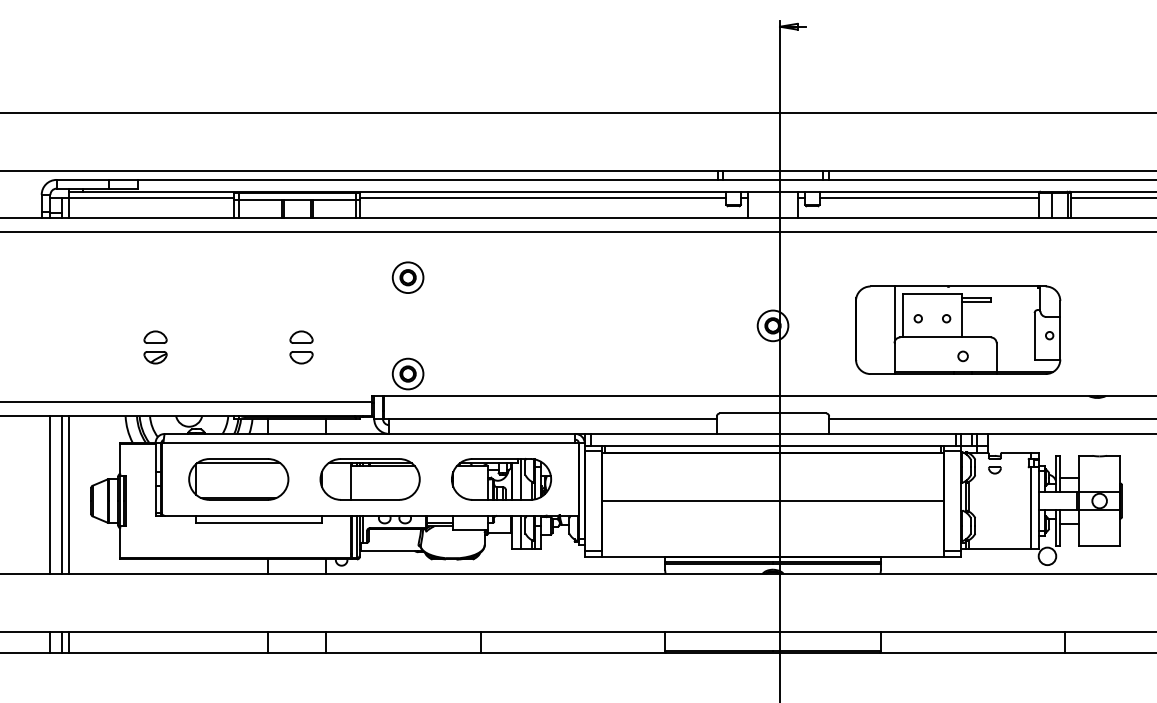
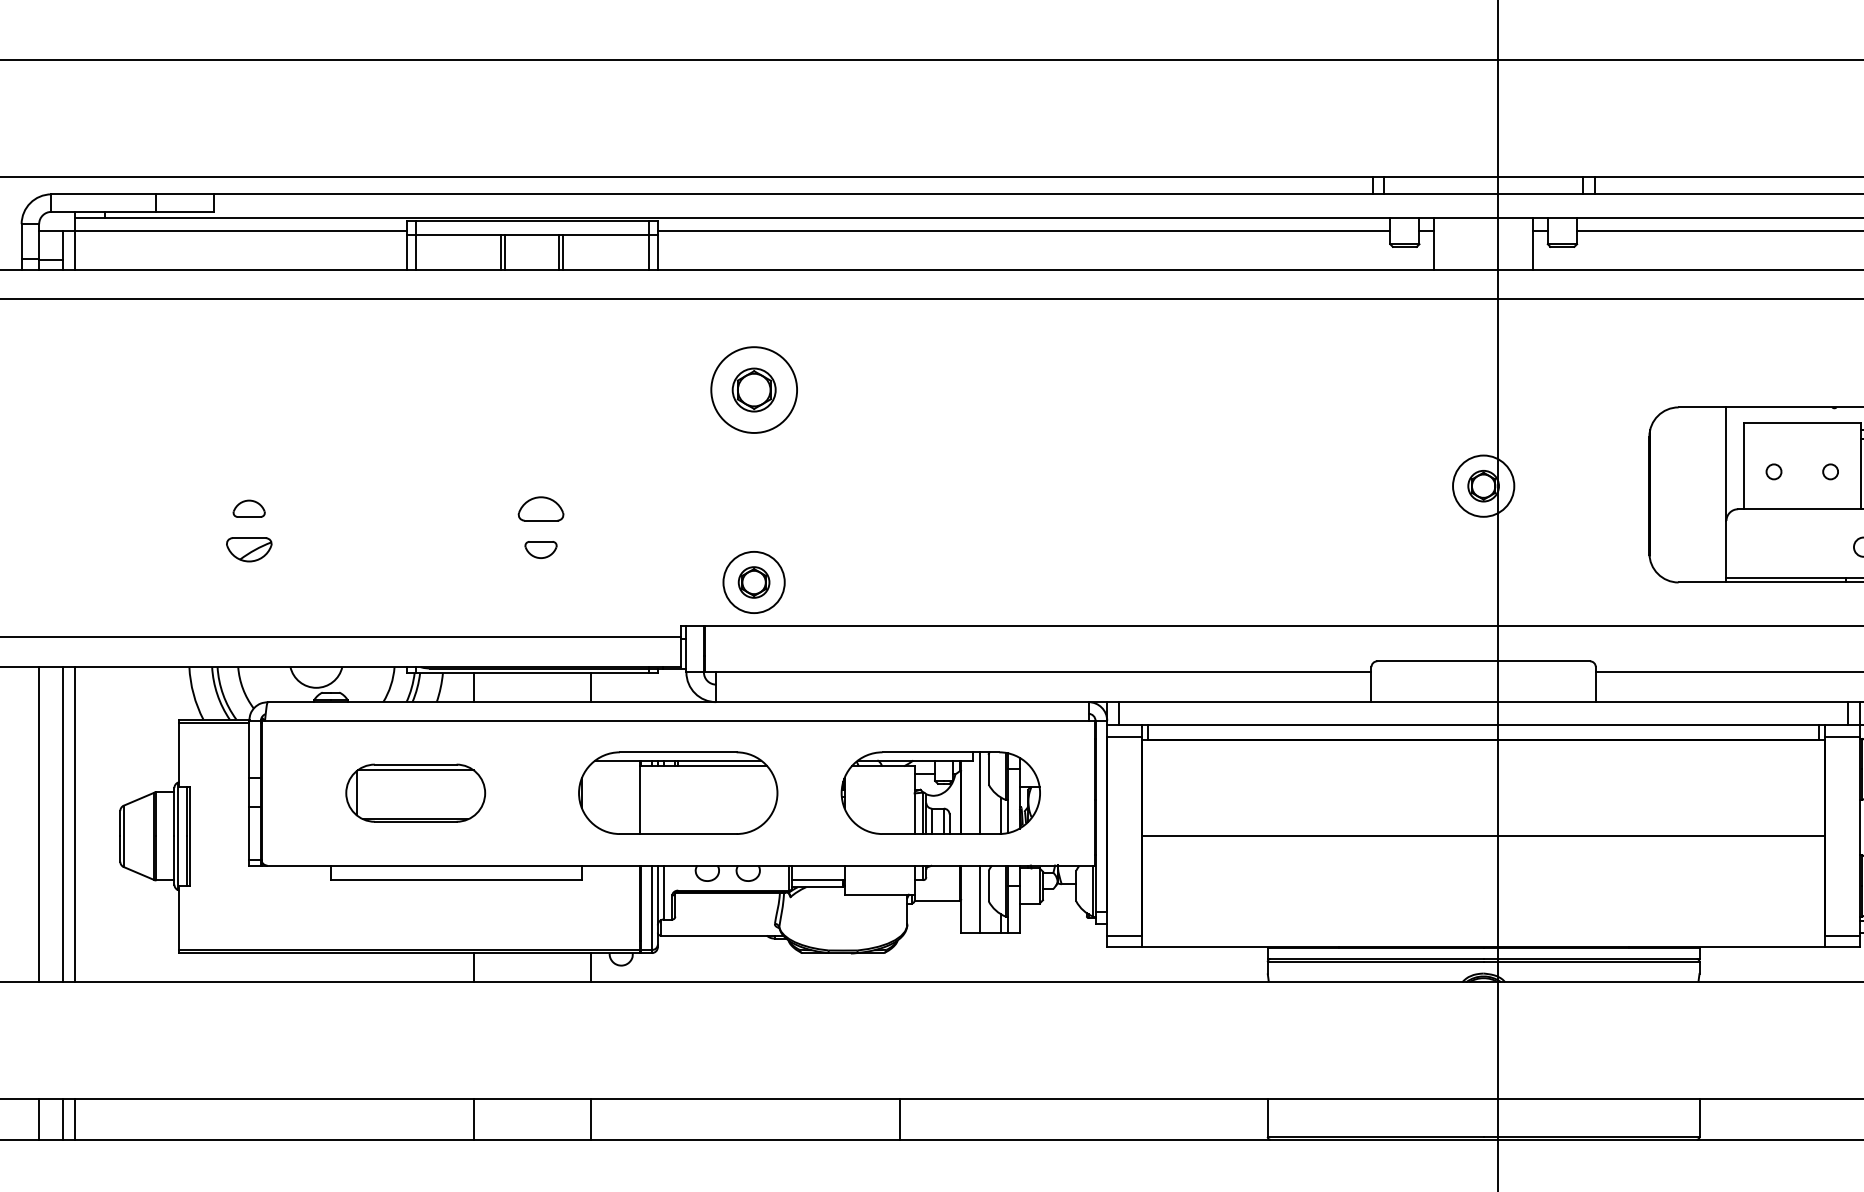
part: (407, 277) -> (752, 389), size x1.4
part: (155, 336) -> (249, 507), size x0.7
part: (301, 357) -> (540, 549), size x0.7
part: (238, 479) -> (415, 793), size x0.7

